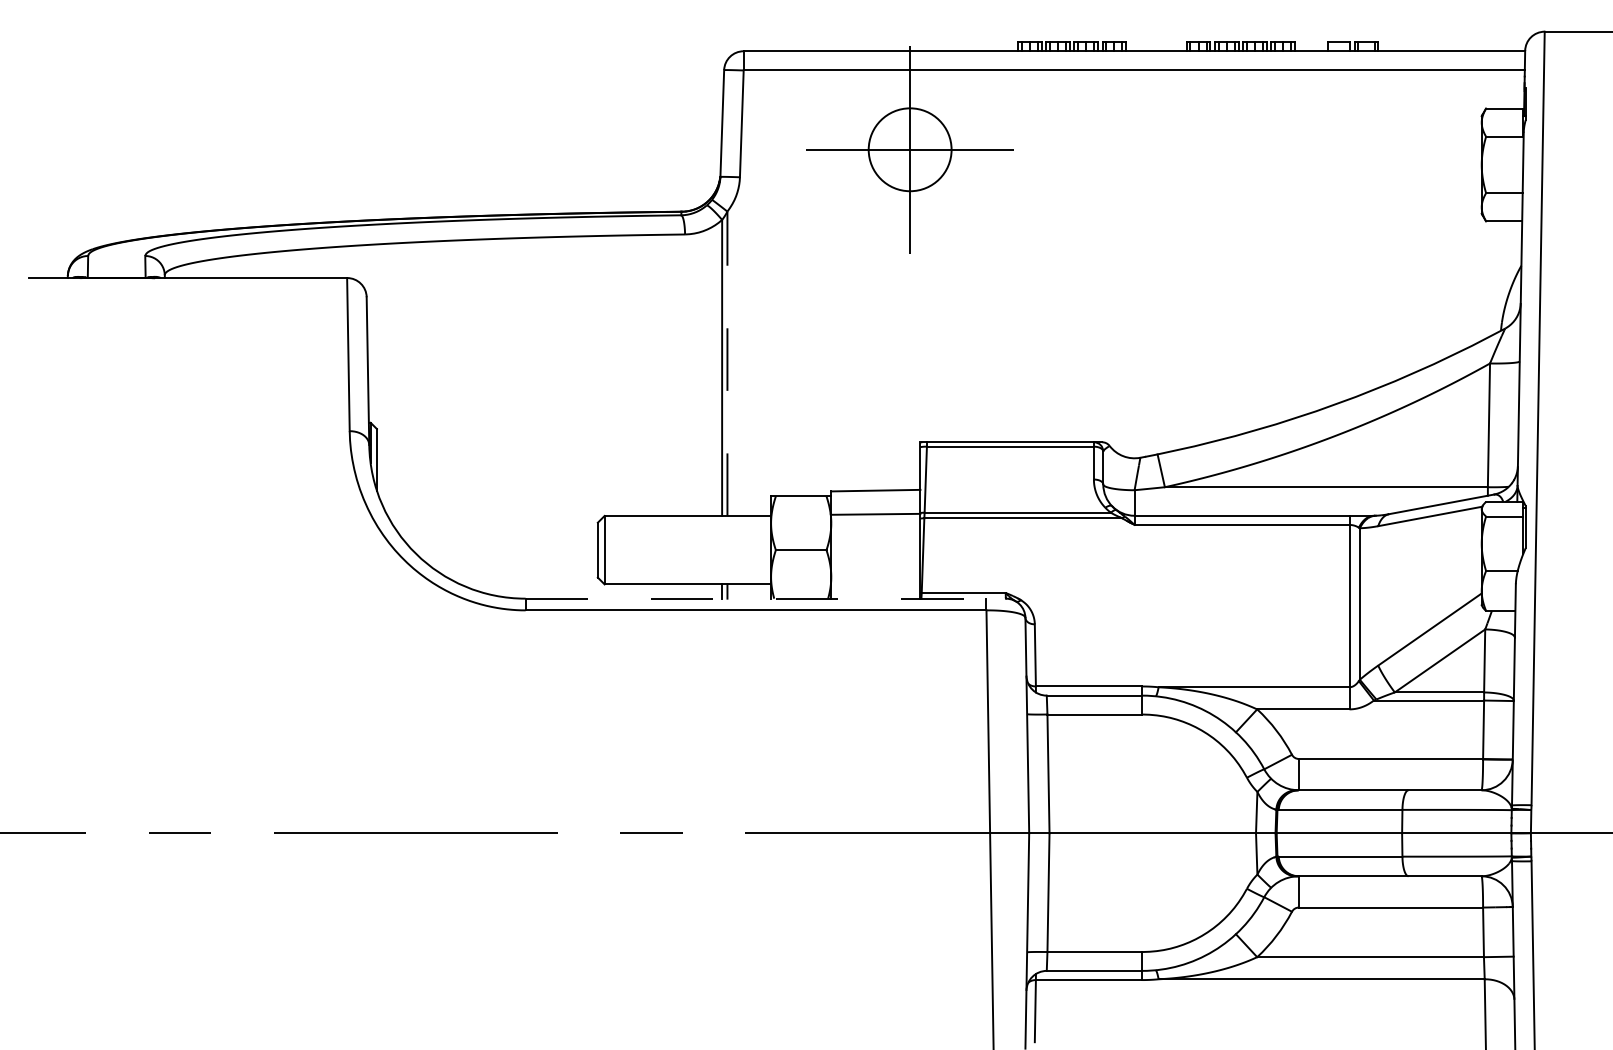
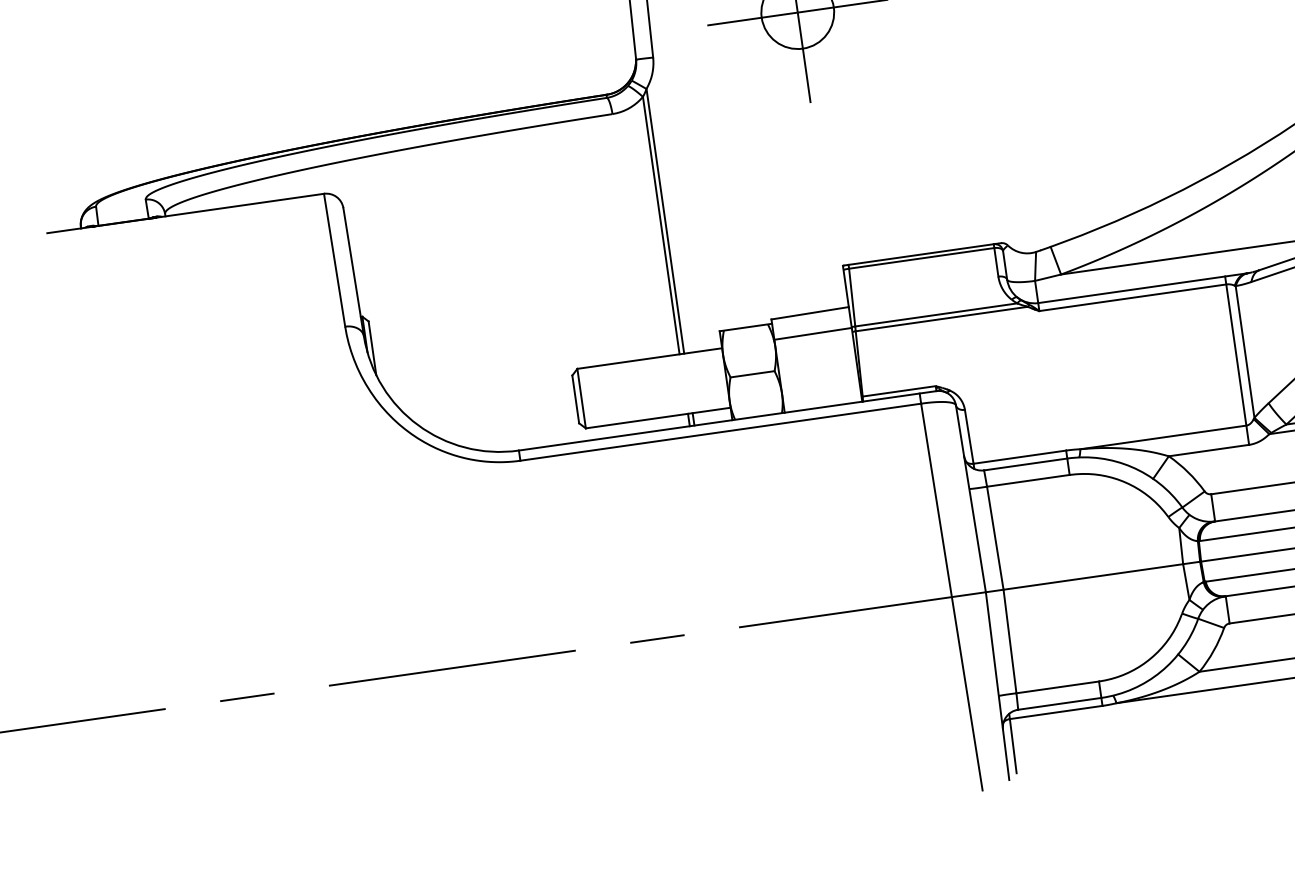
line: (727, 363) -> (665, 221), dashed -> solid
line: (766, 598) -> (728, 420), dashed -> solid

